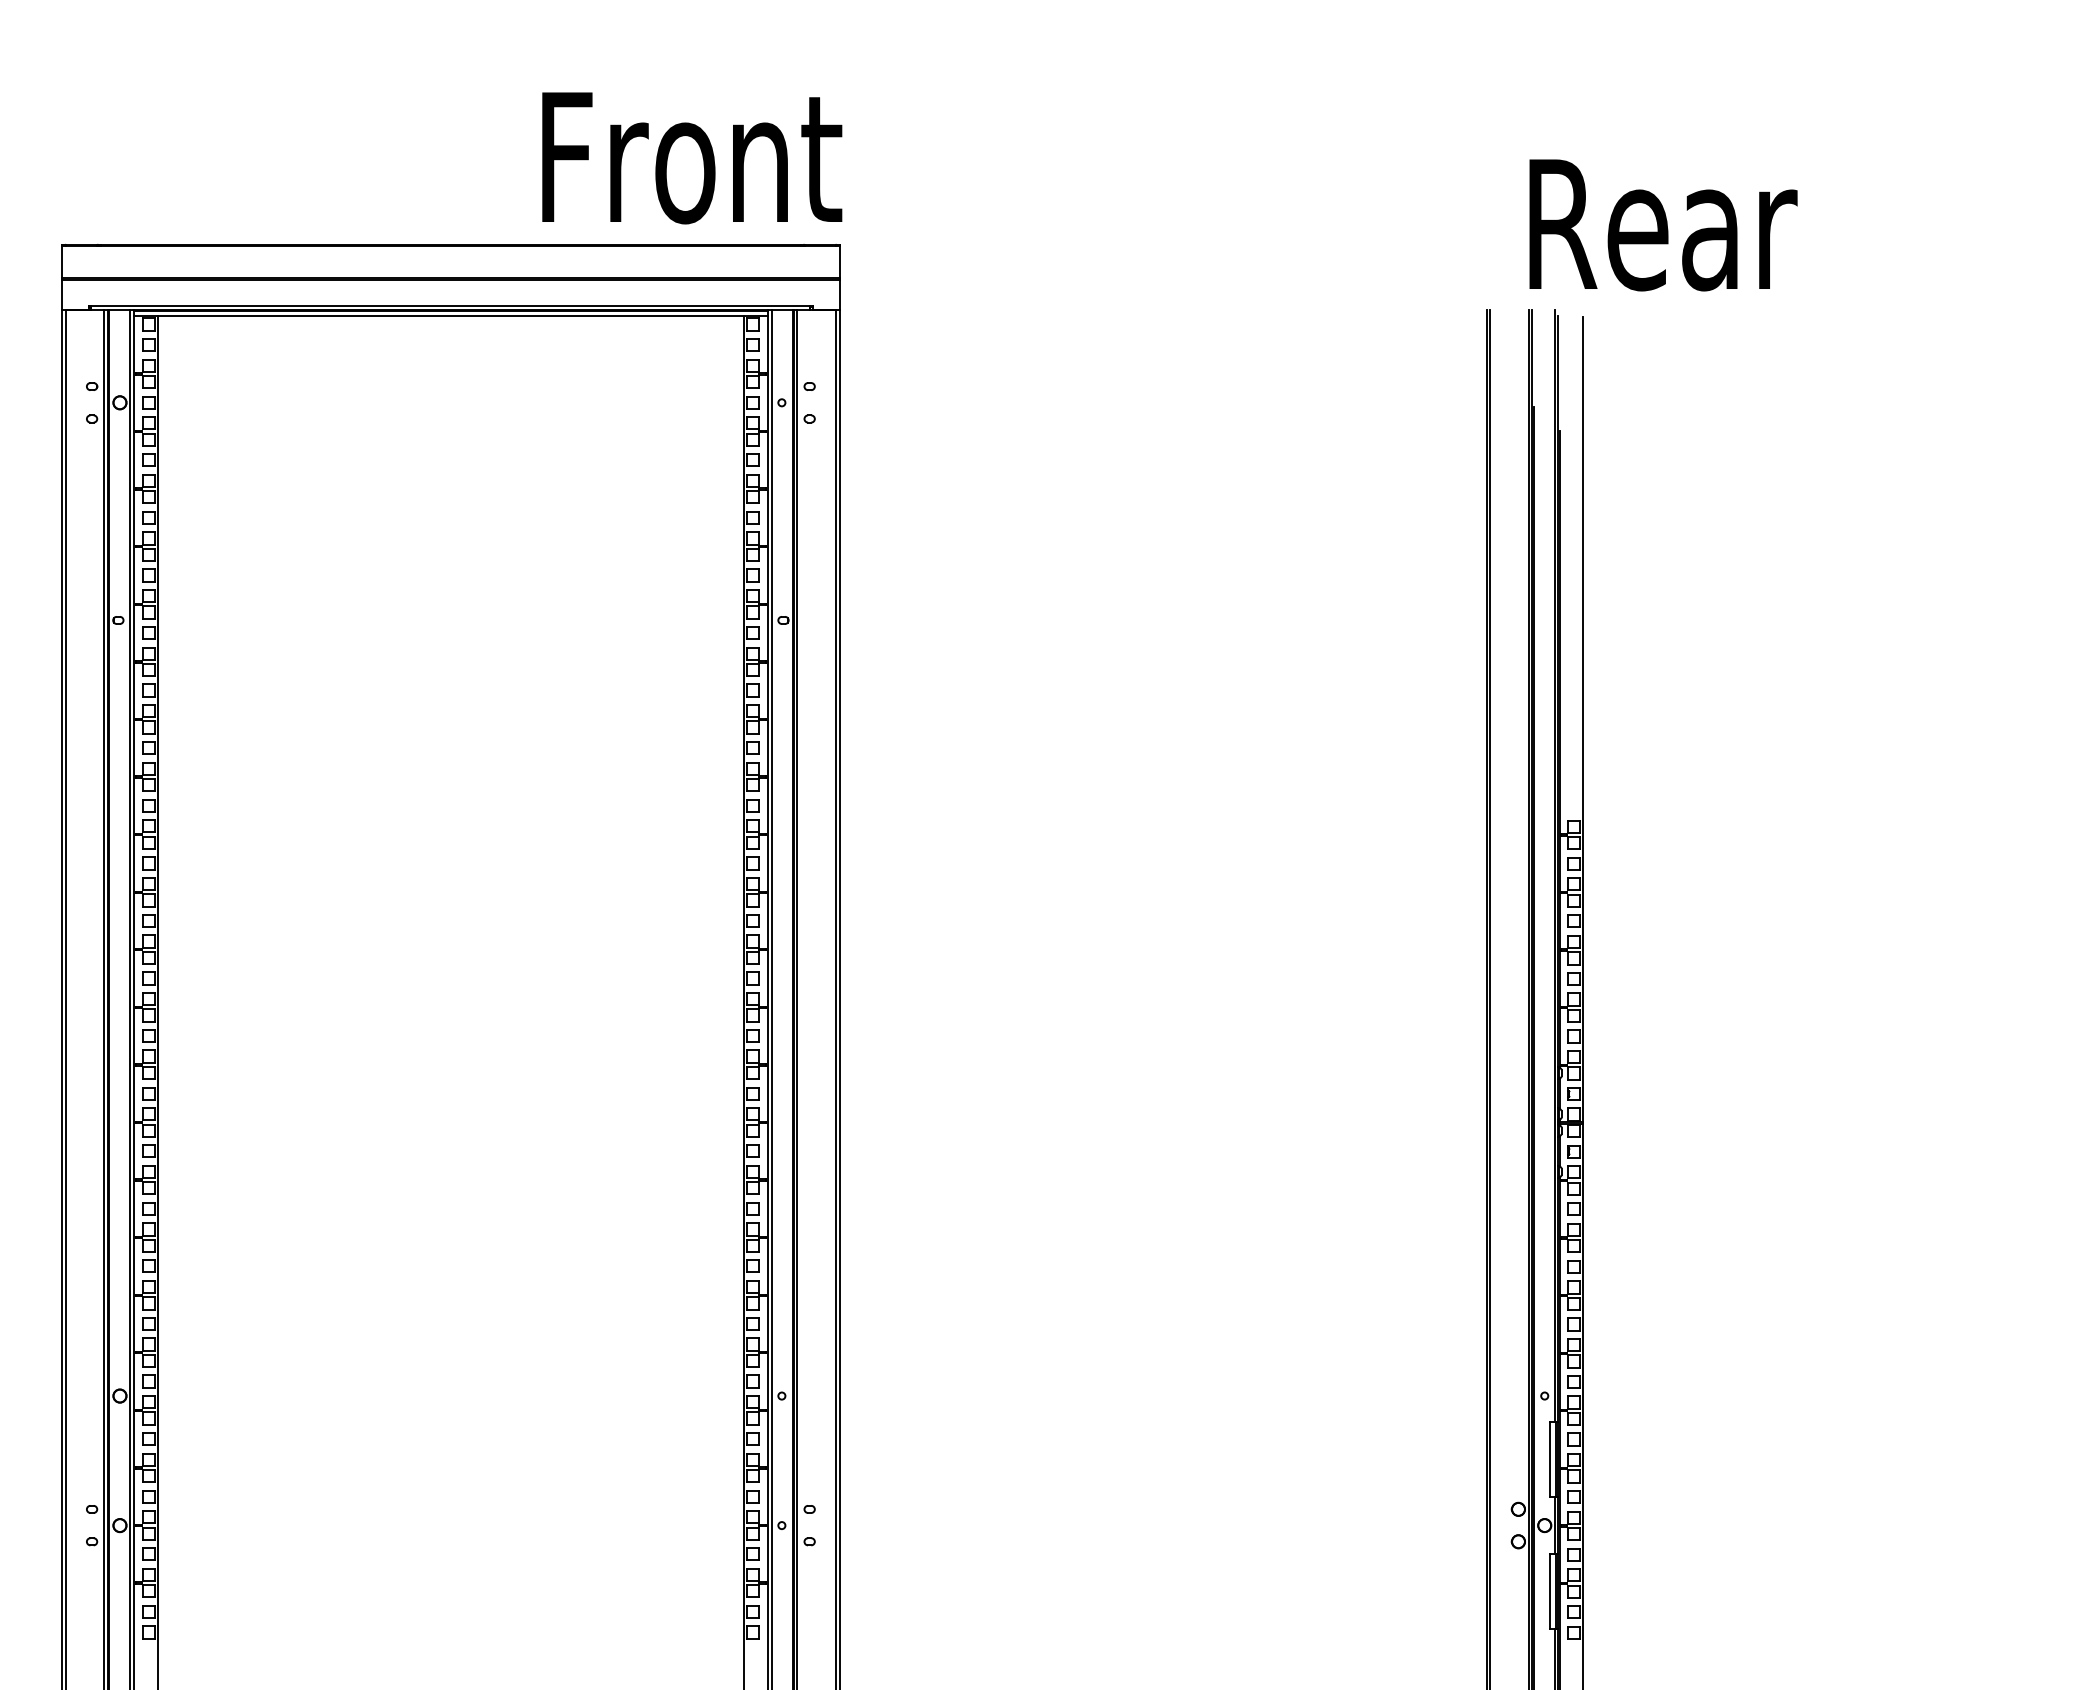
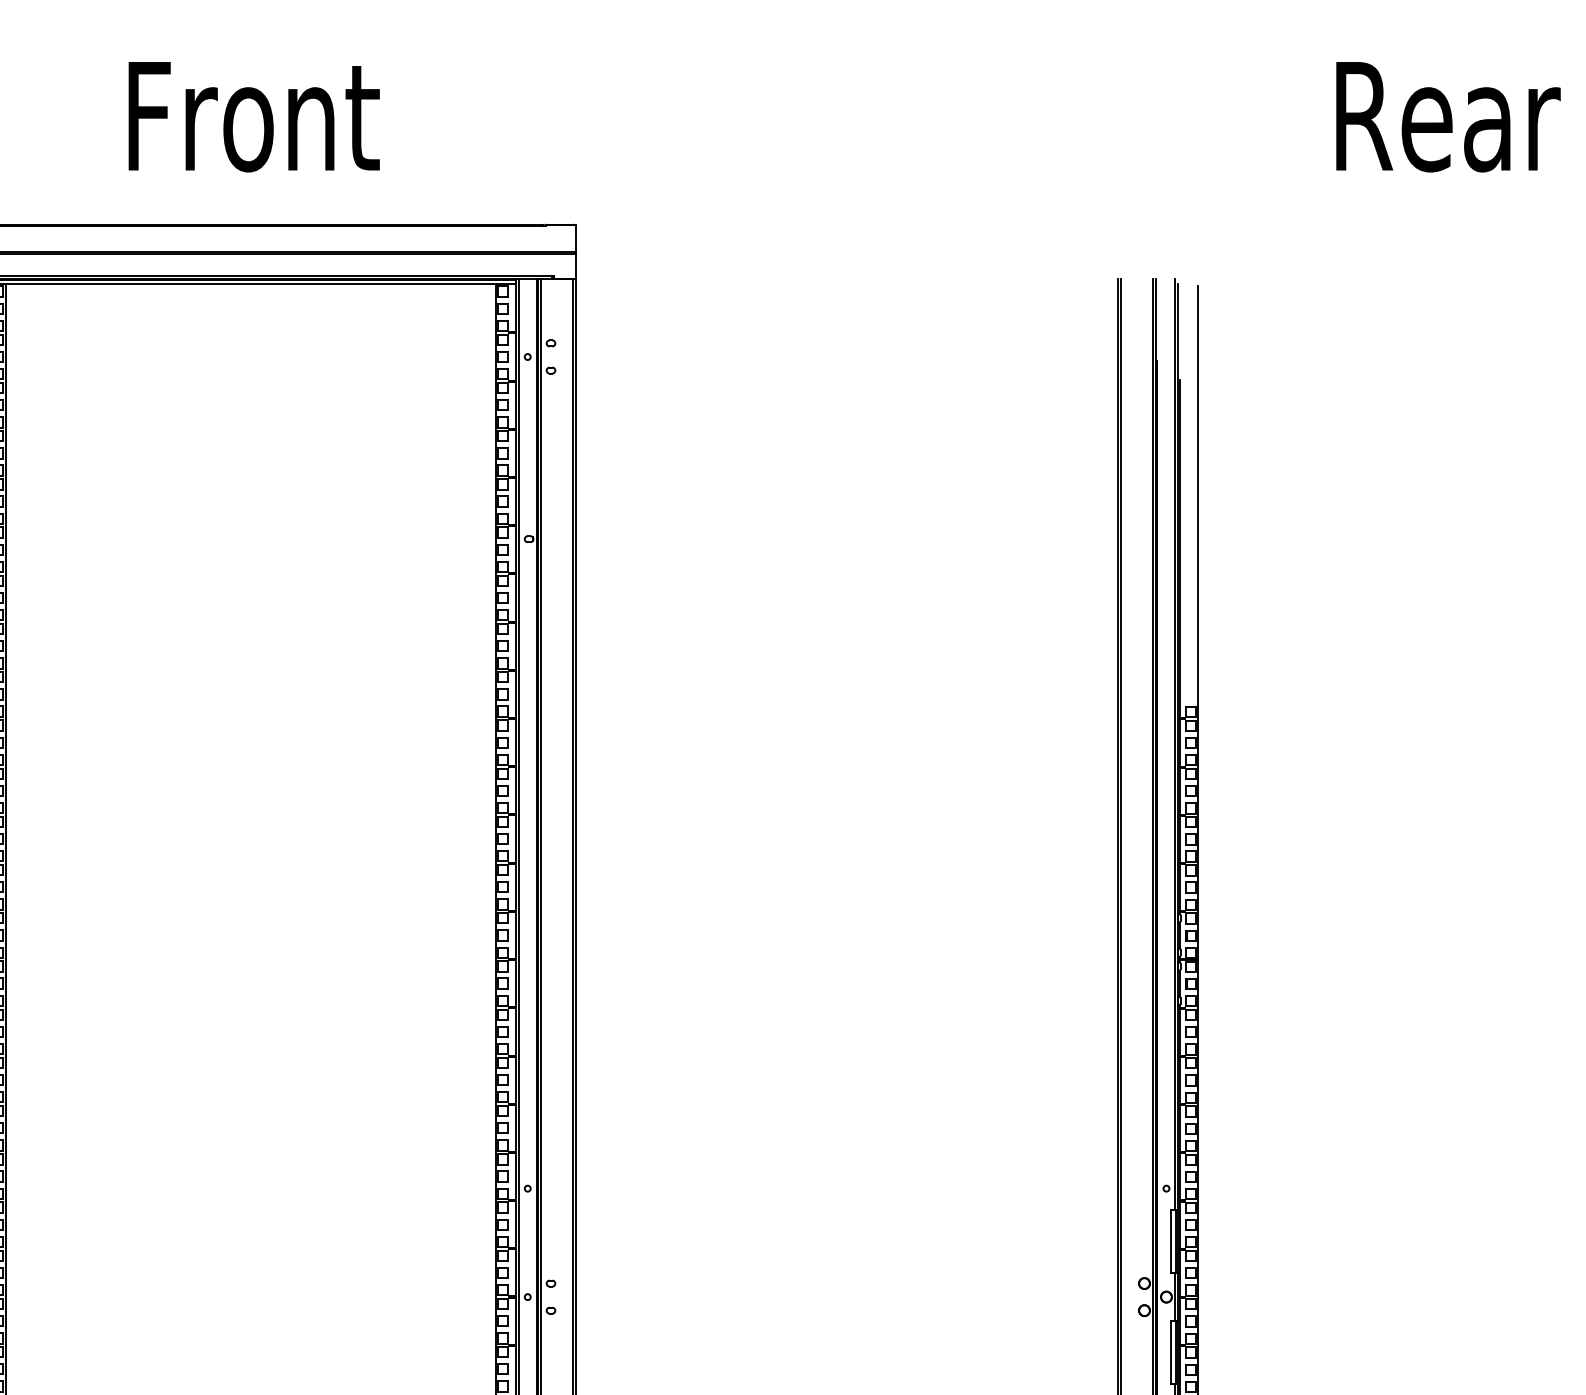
text: (692, 158) -> (254, 117), moved
text: (1663, 225) -> (1448, 117), moved

